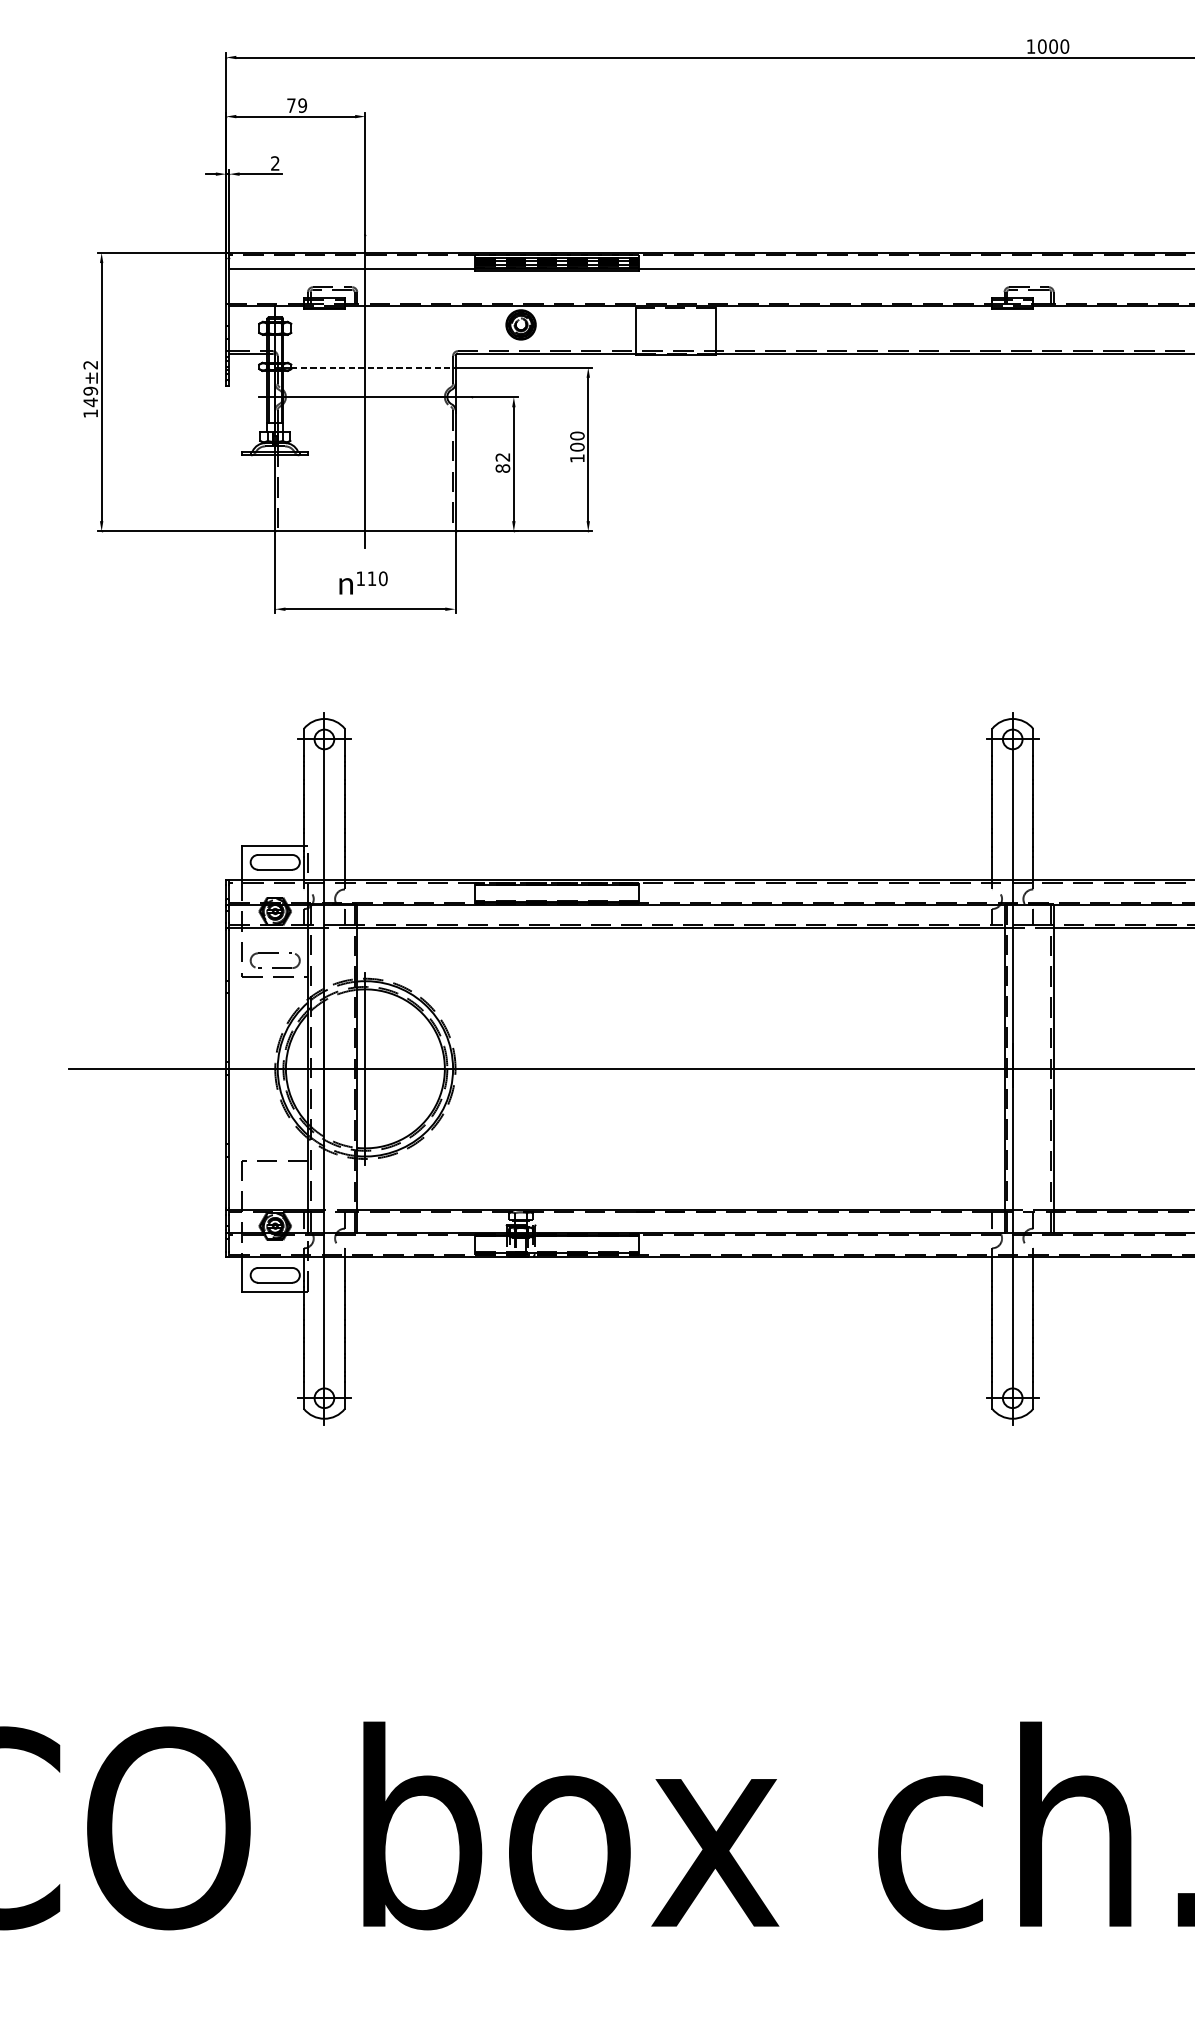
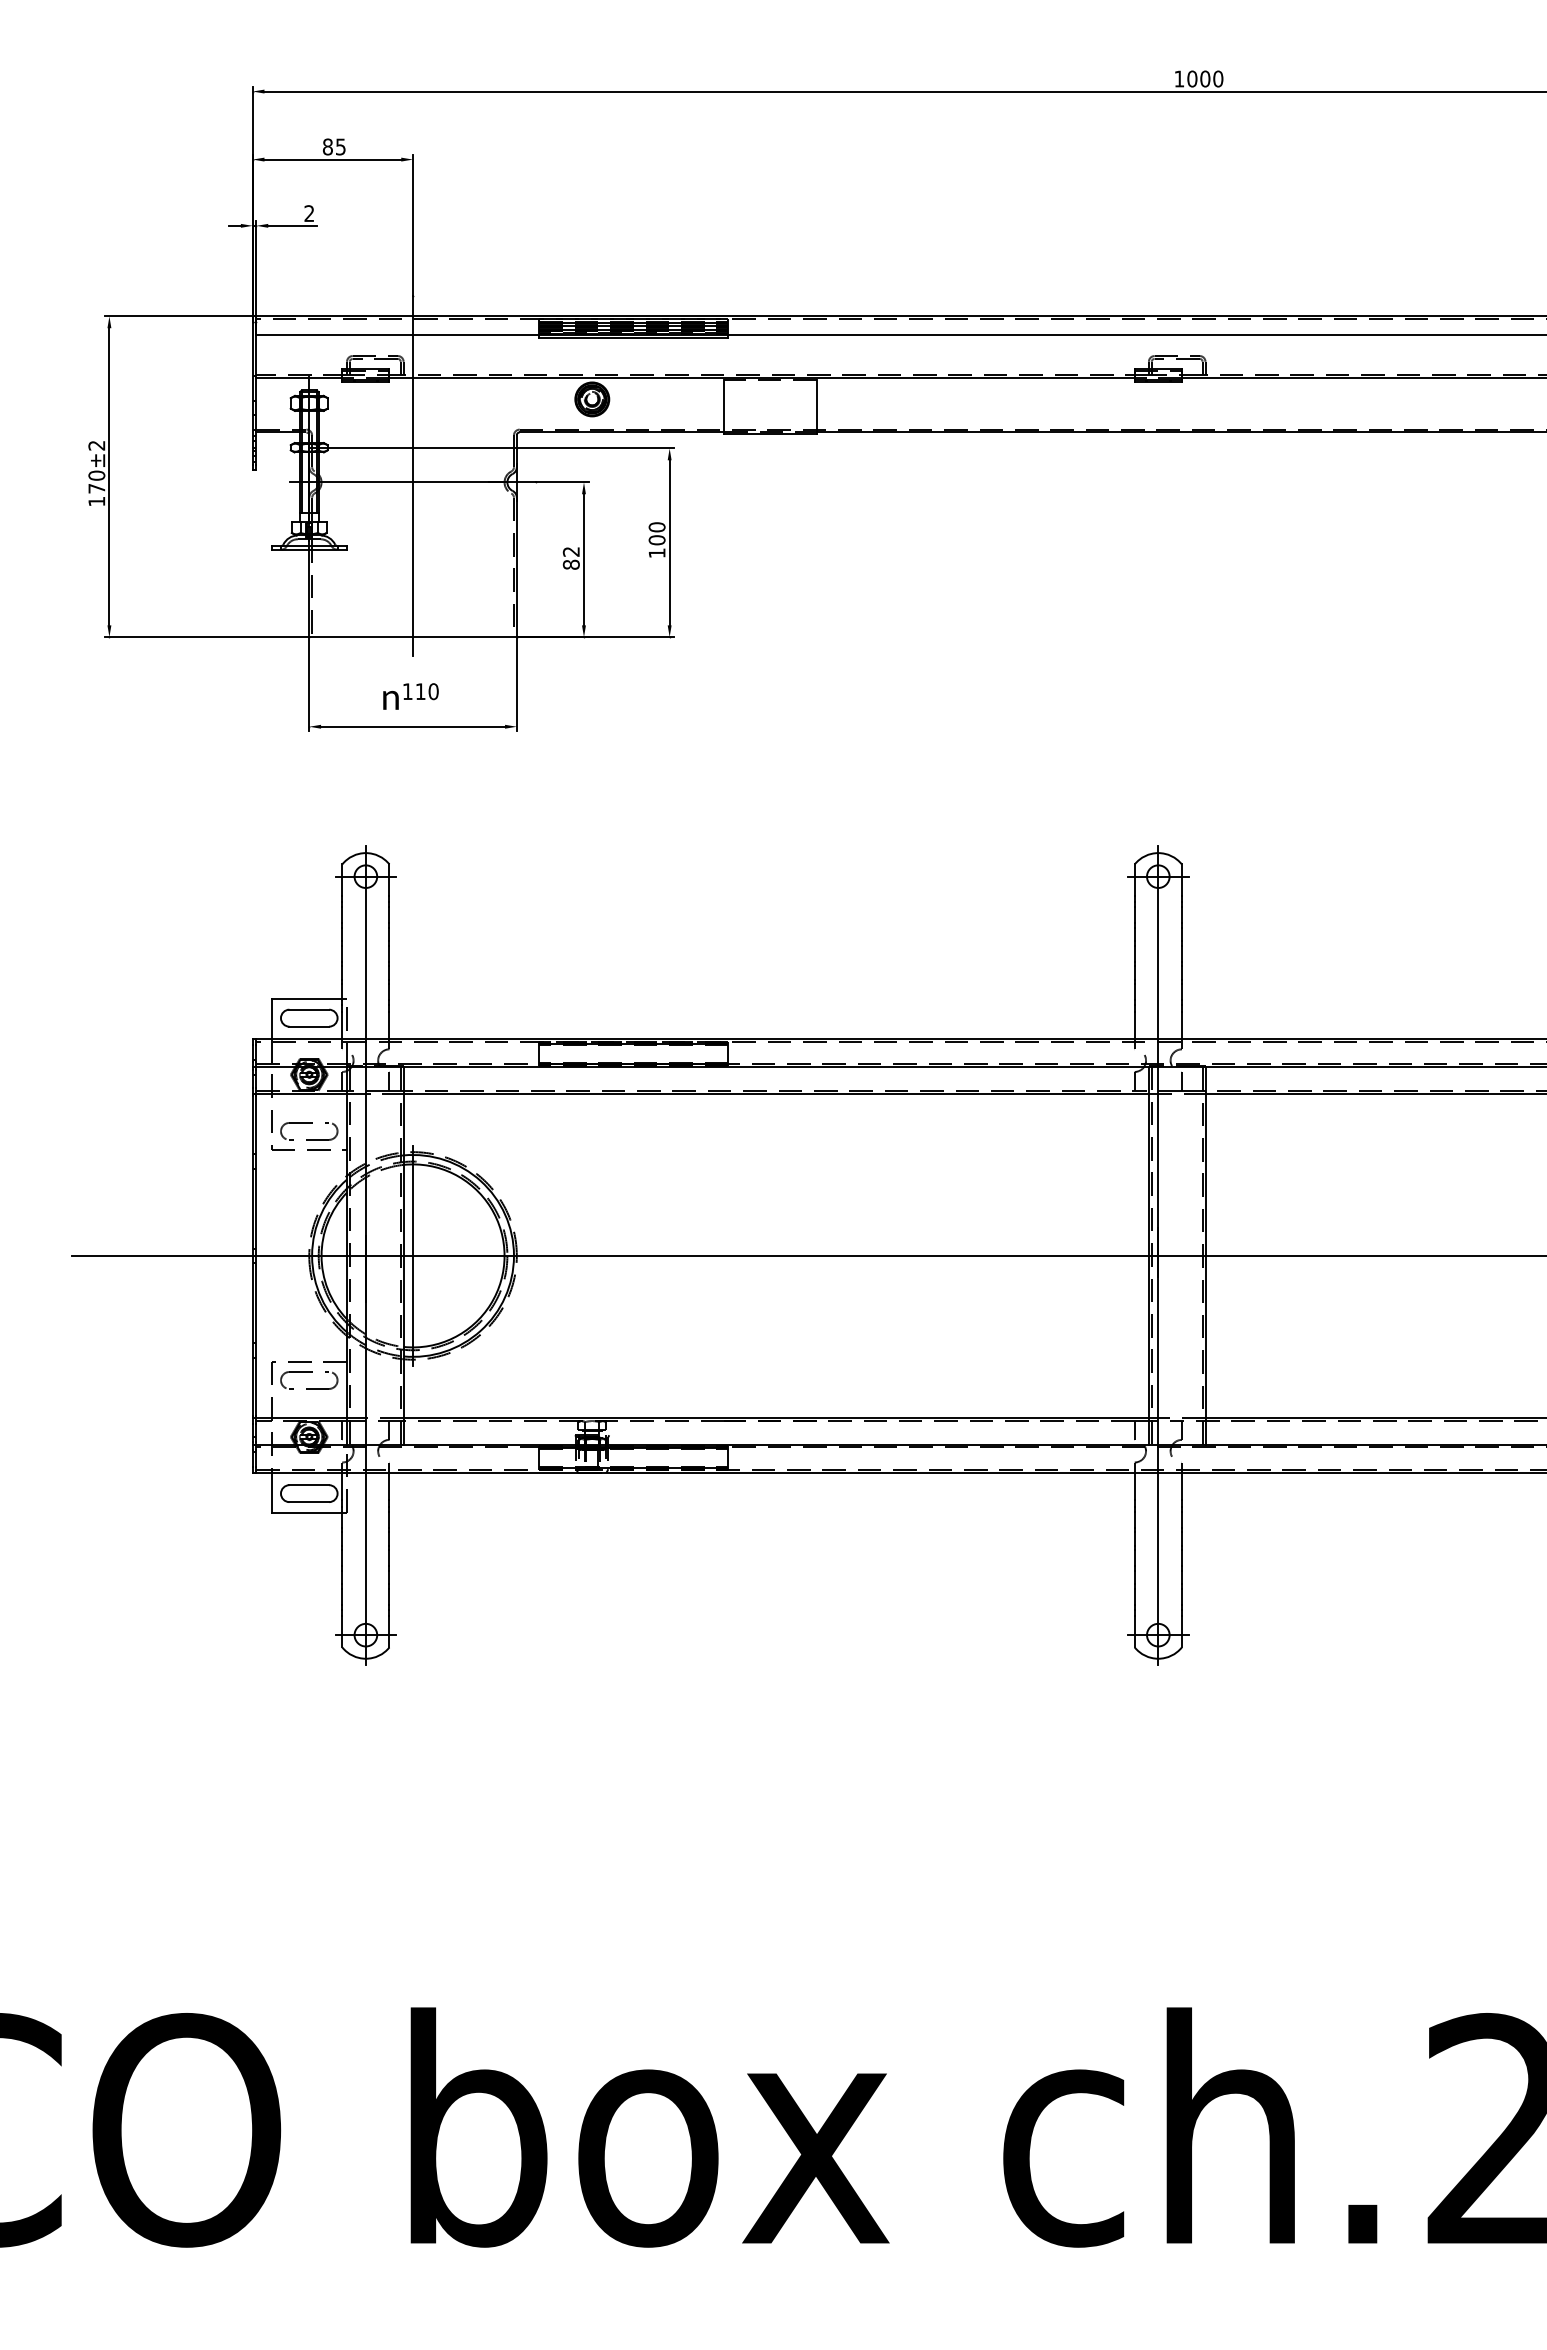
text: (296, 105) -> (333, 146), 79 -> 85
line: (373, 367) -> (422, 448), dashed -> solid
text: (90, 397) -> (96, 482), 149 -> 170
part: (275, 1170) -> (309, 1372), added

